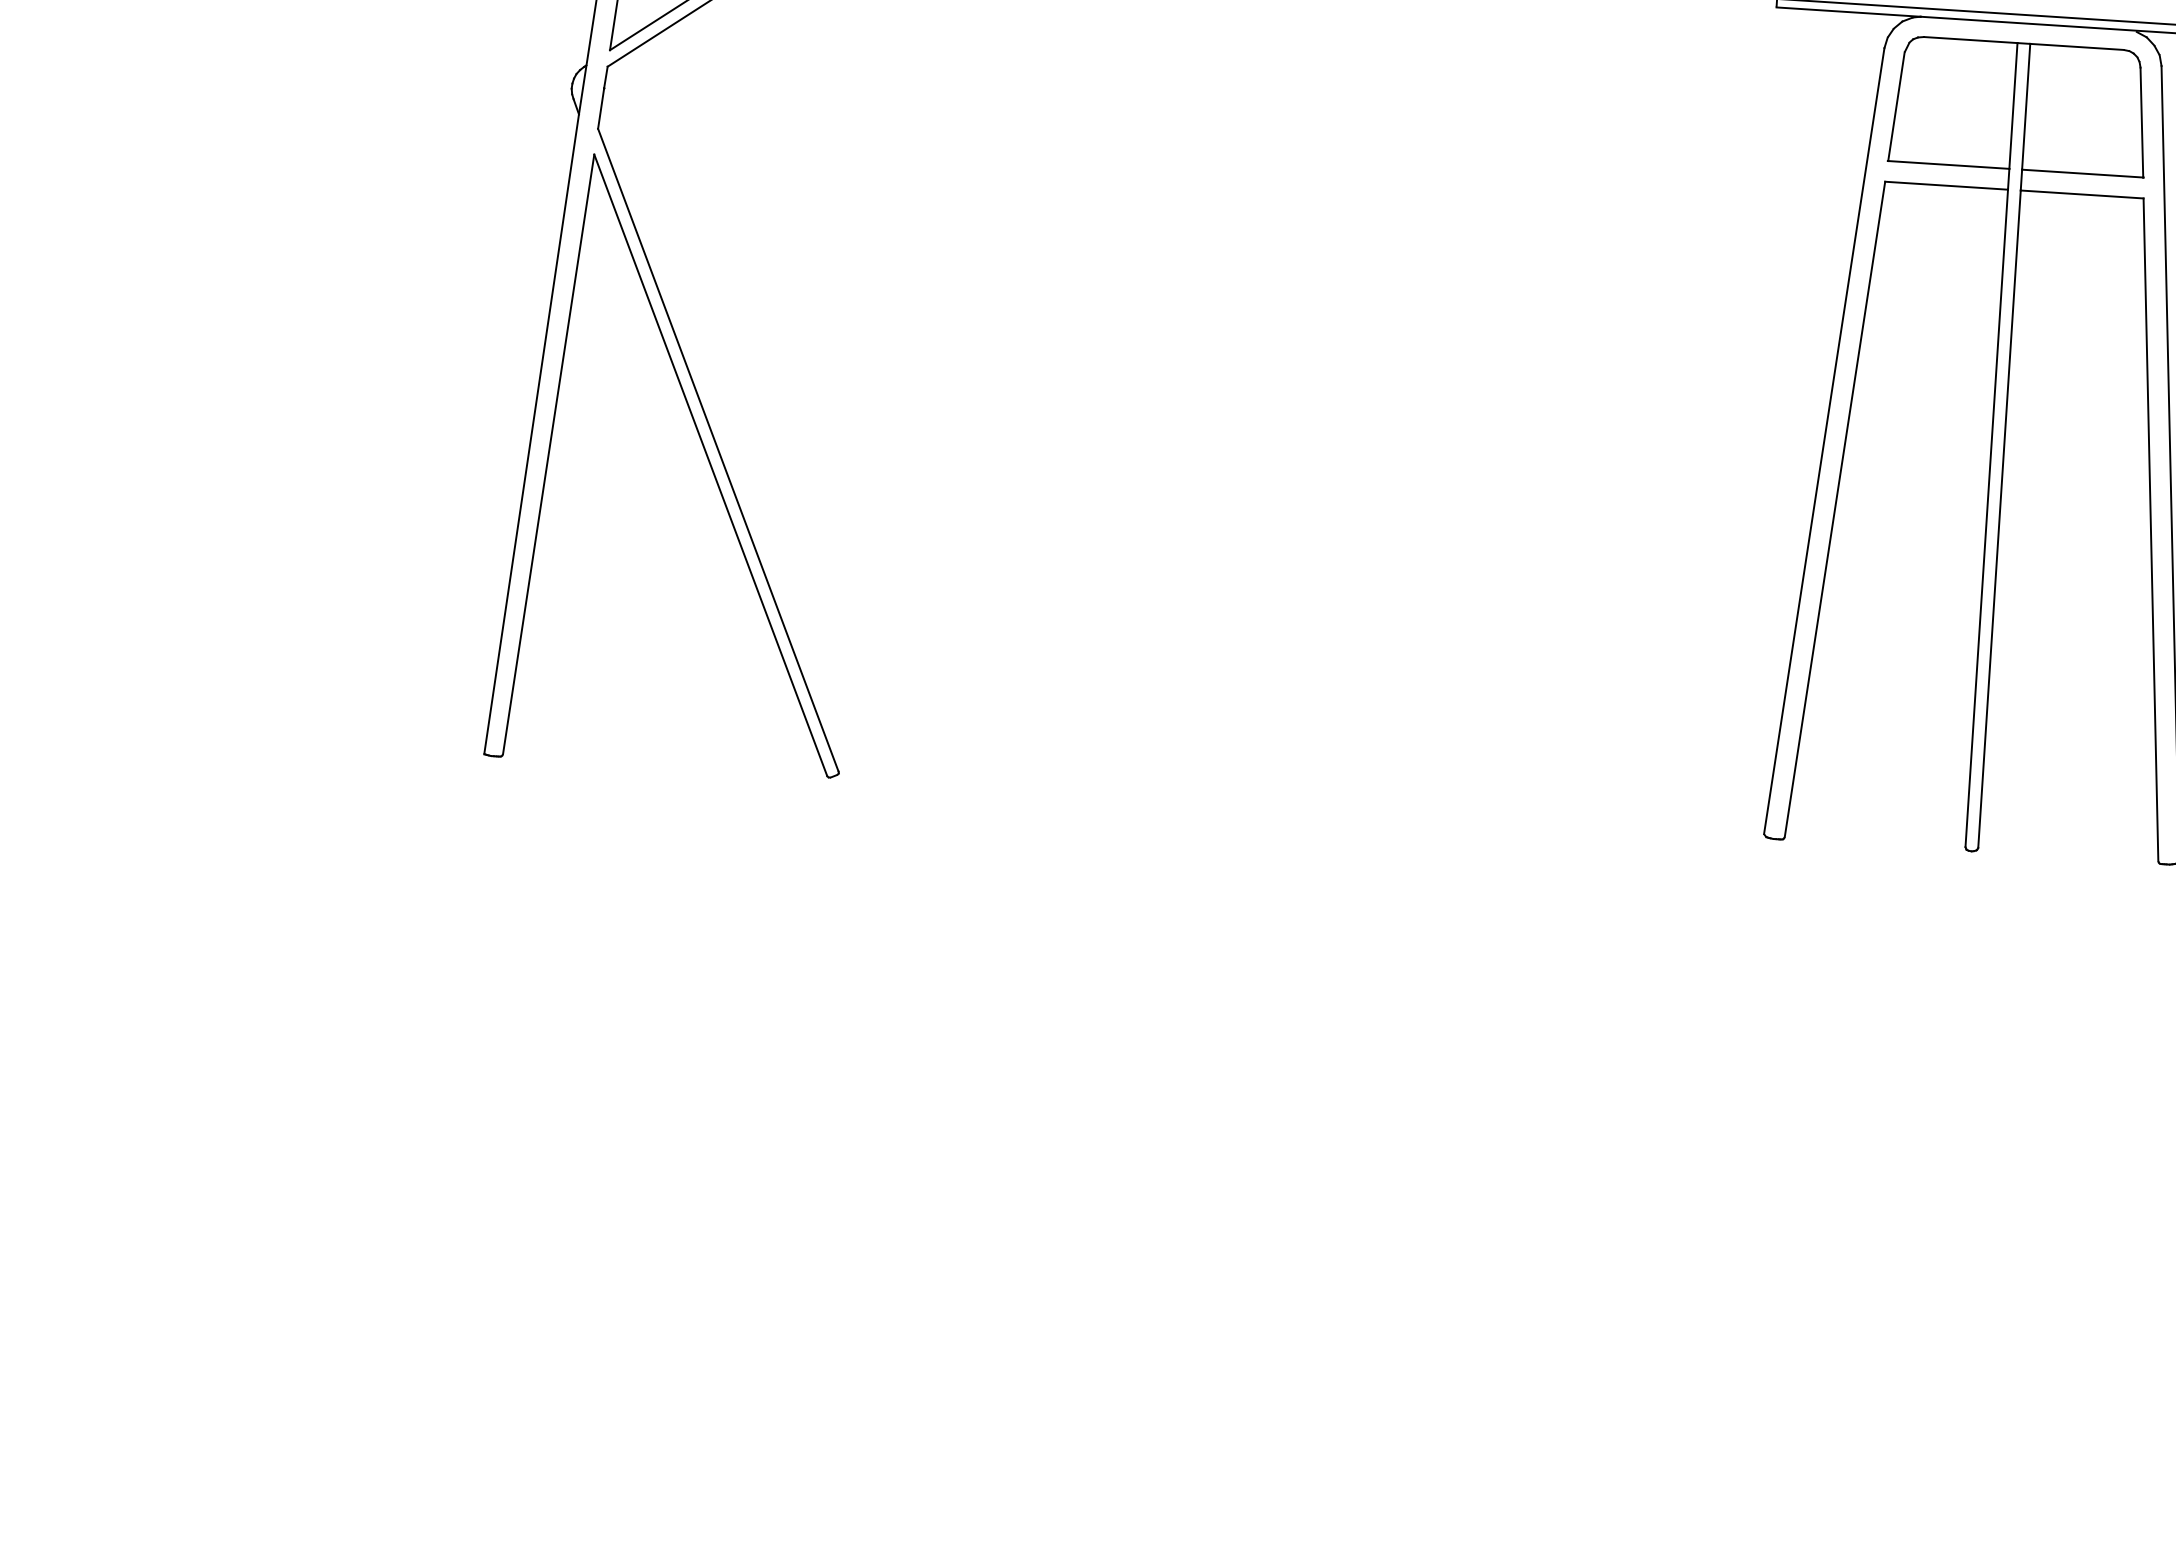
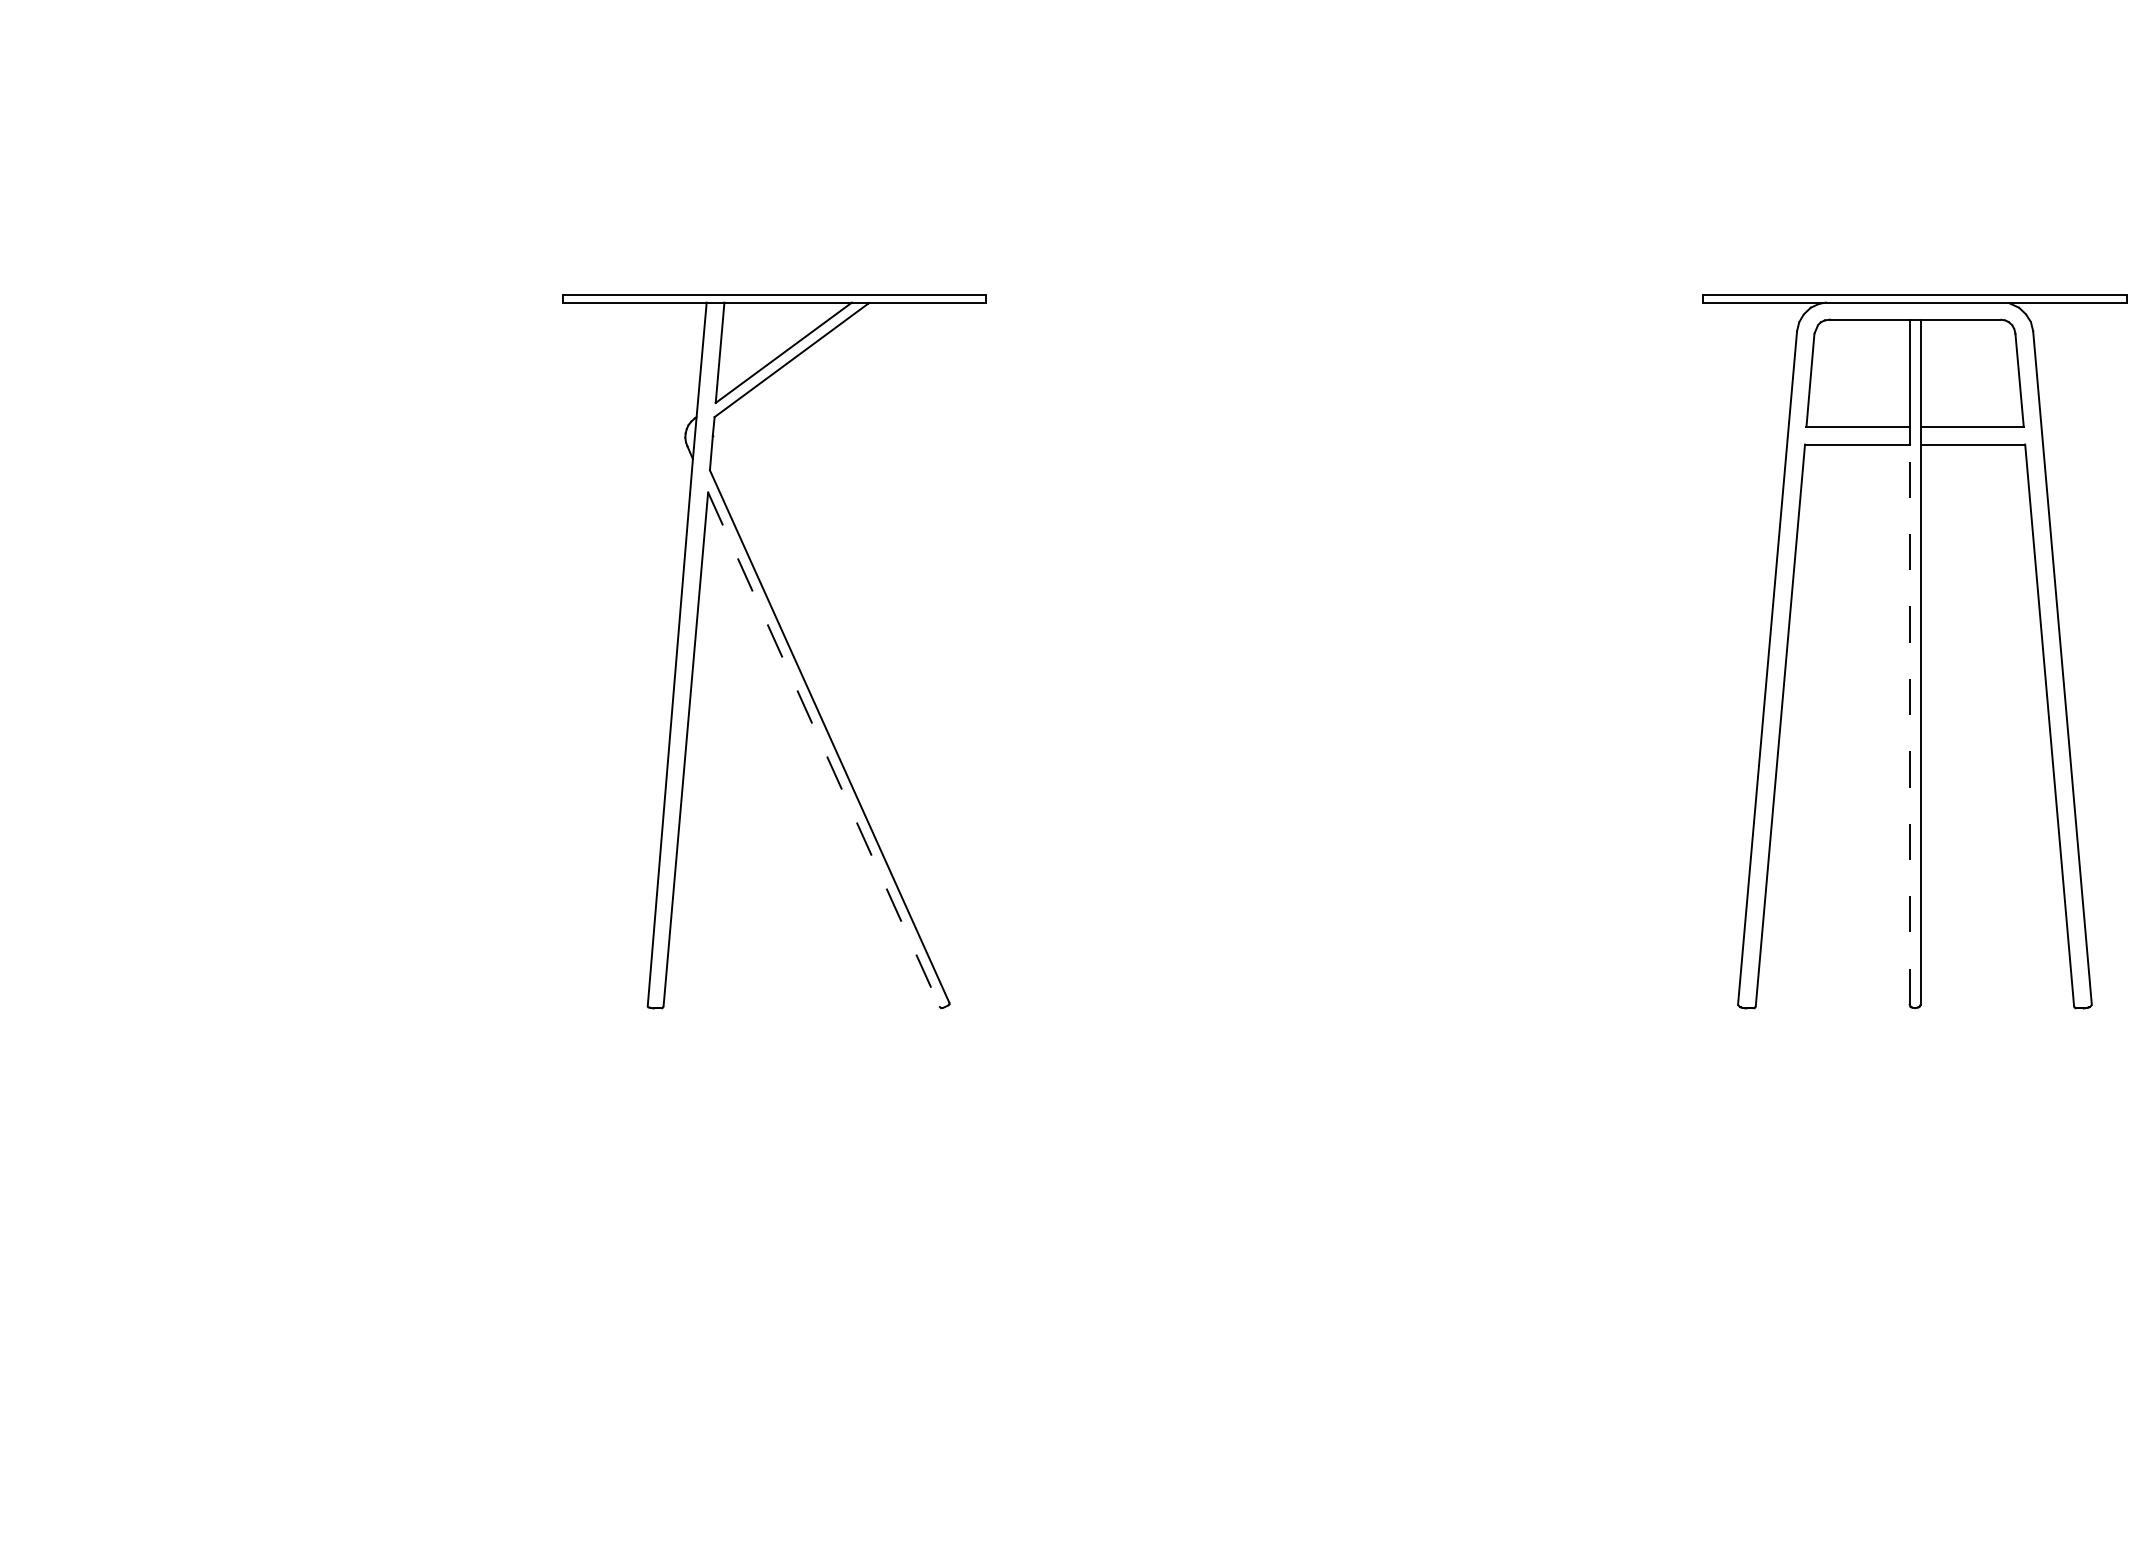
line: (711, 466) -> (824, 750), solid -> dashed
line: (1986, 518) -> (1909, 724), solid -> dashed

